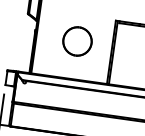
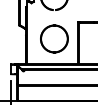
part: (77, 40) -> (54, 38), size x1.43

